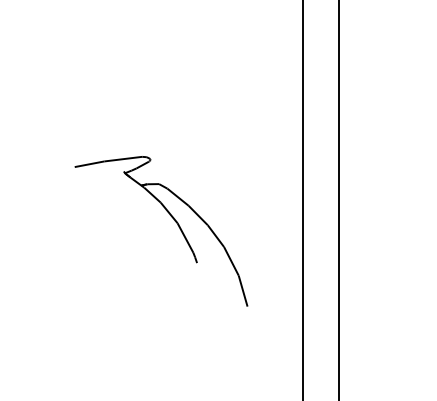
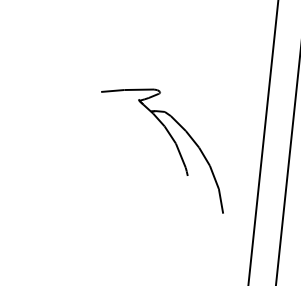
part: (174, 221) -> (173, 142), moved

